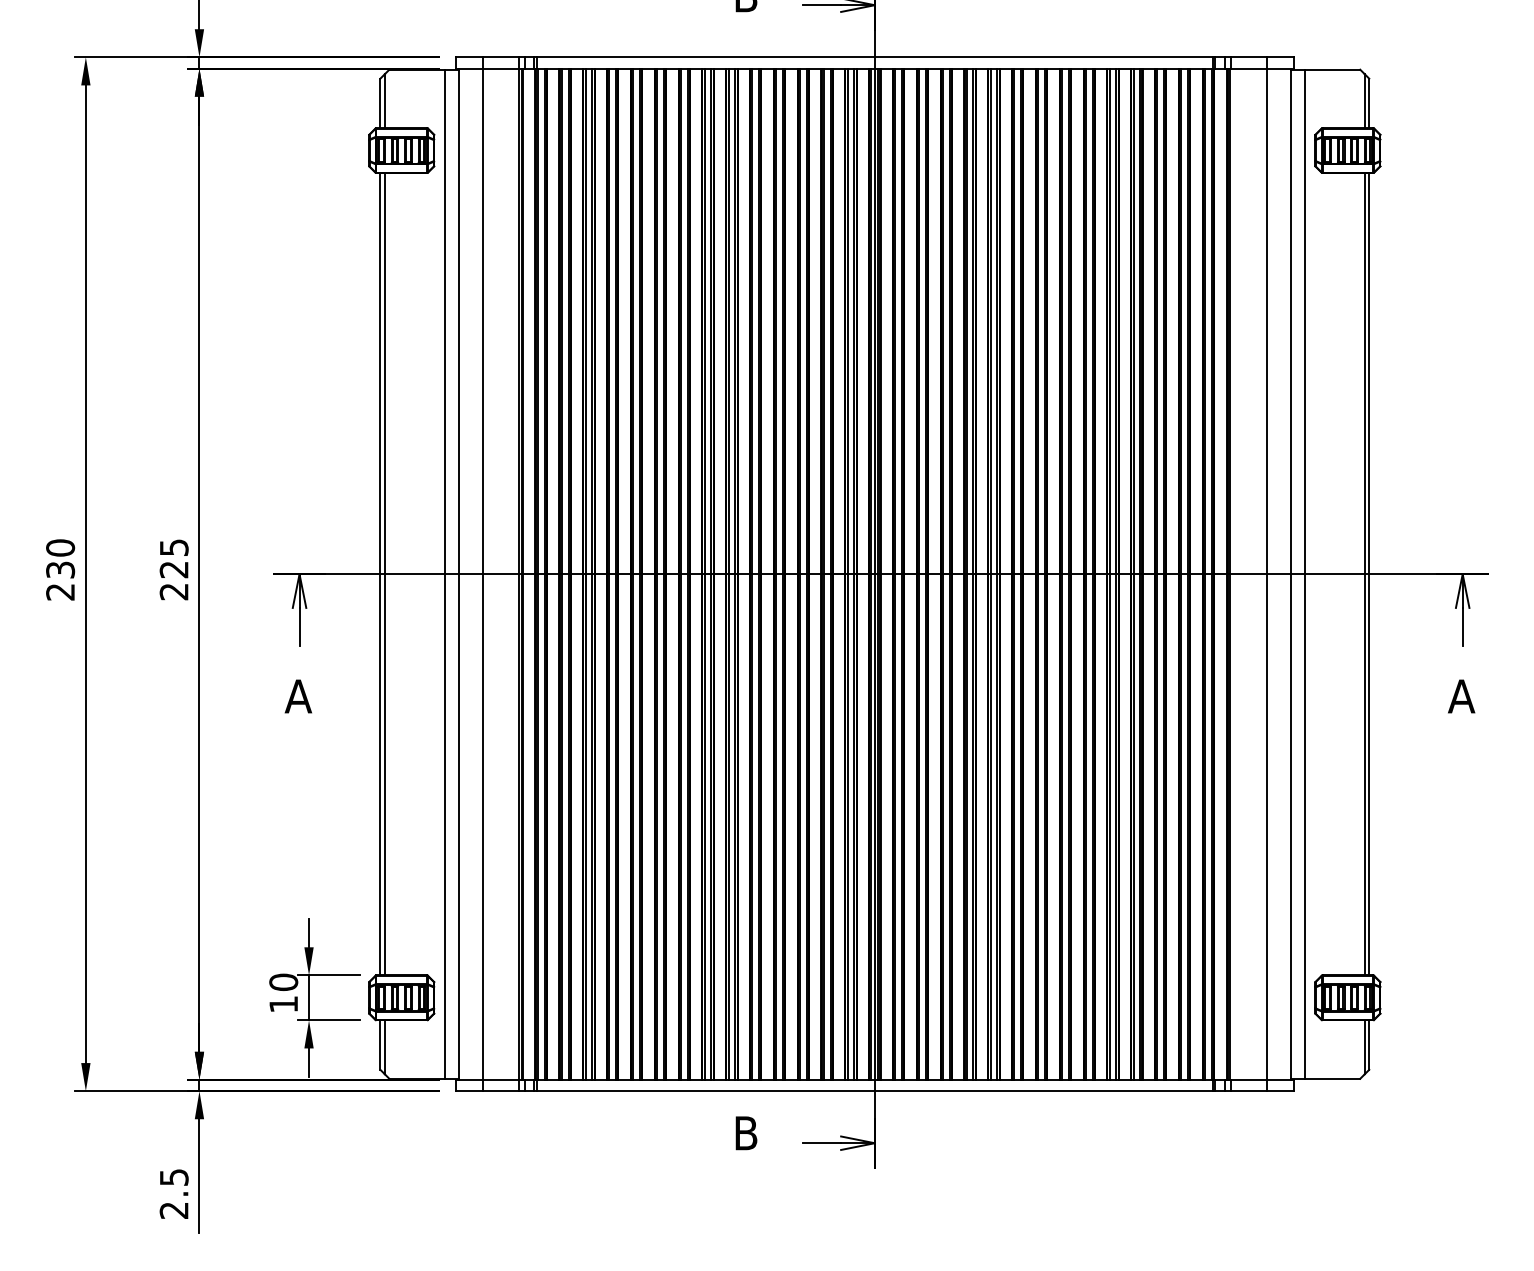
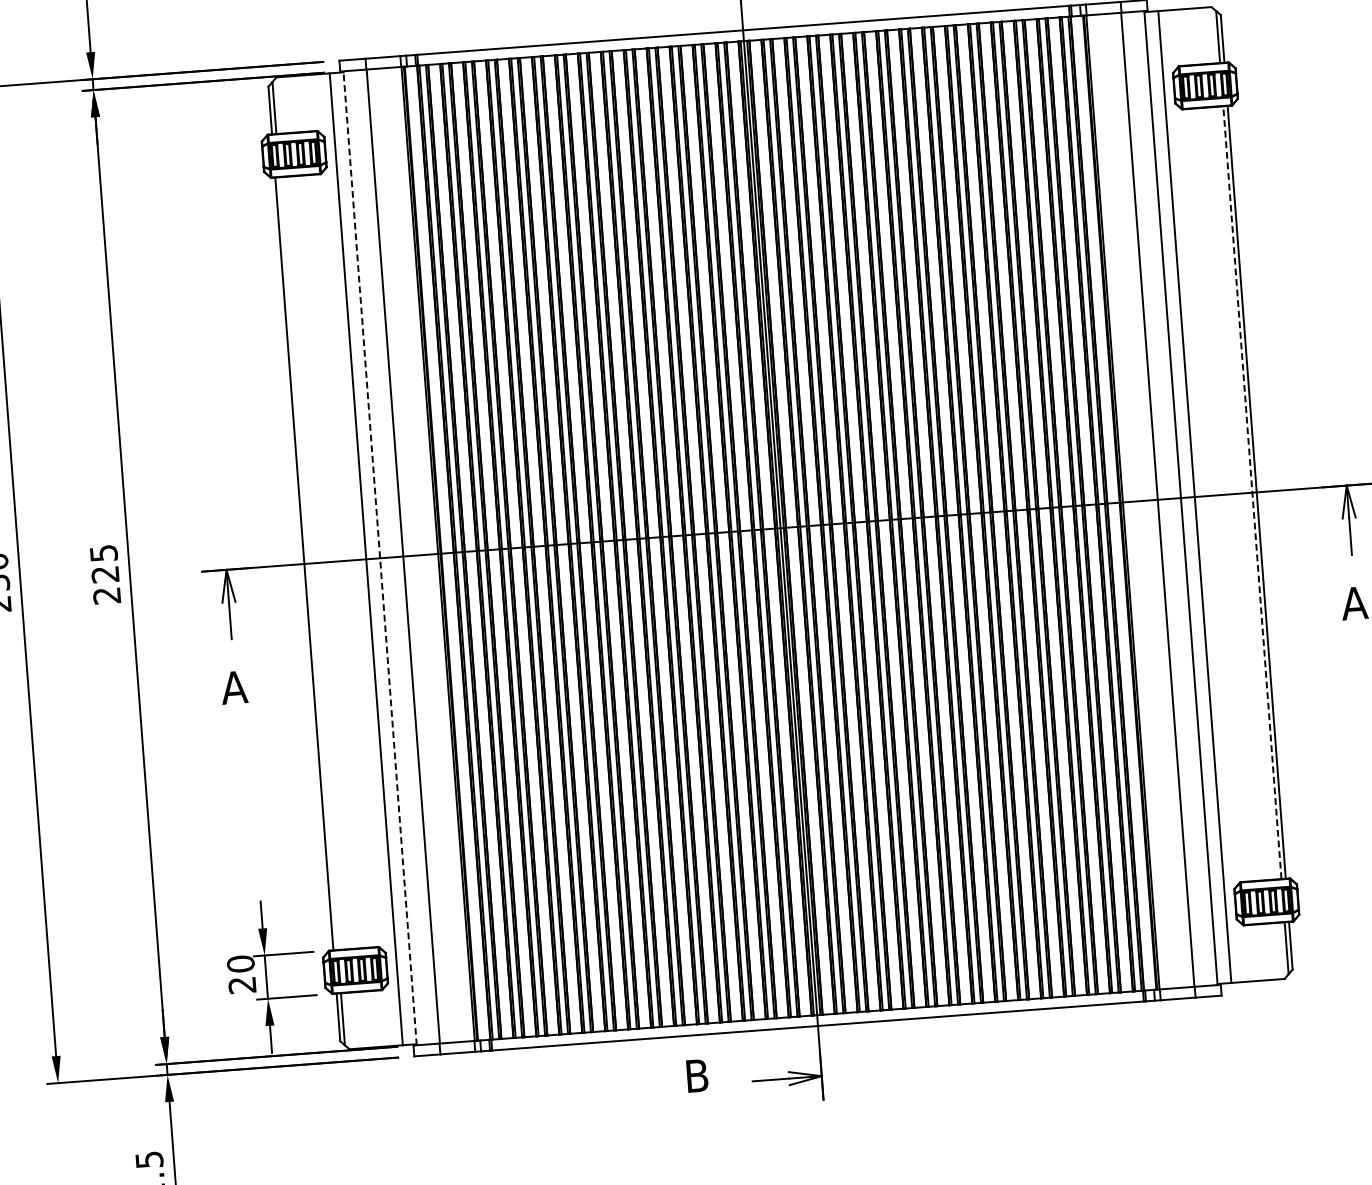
line: (1364, 573) -> (1252, 492), solid -> dashed
line: (384, 574) -> (308, 563), removed
line: (459, 574) -> (380, 558), solid -> dashed
text: (283, 1004) -> (242, 985), 10 -> 20

